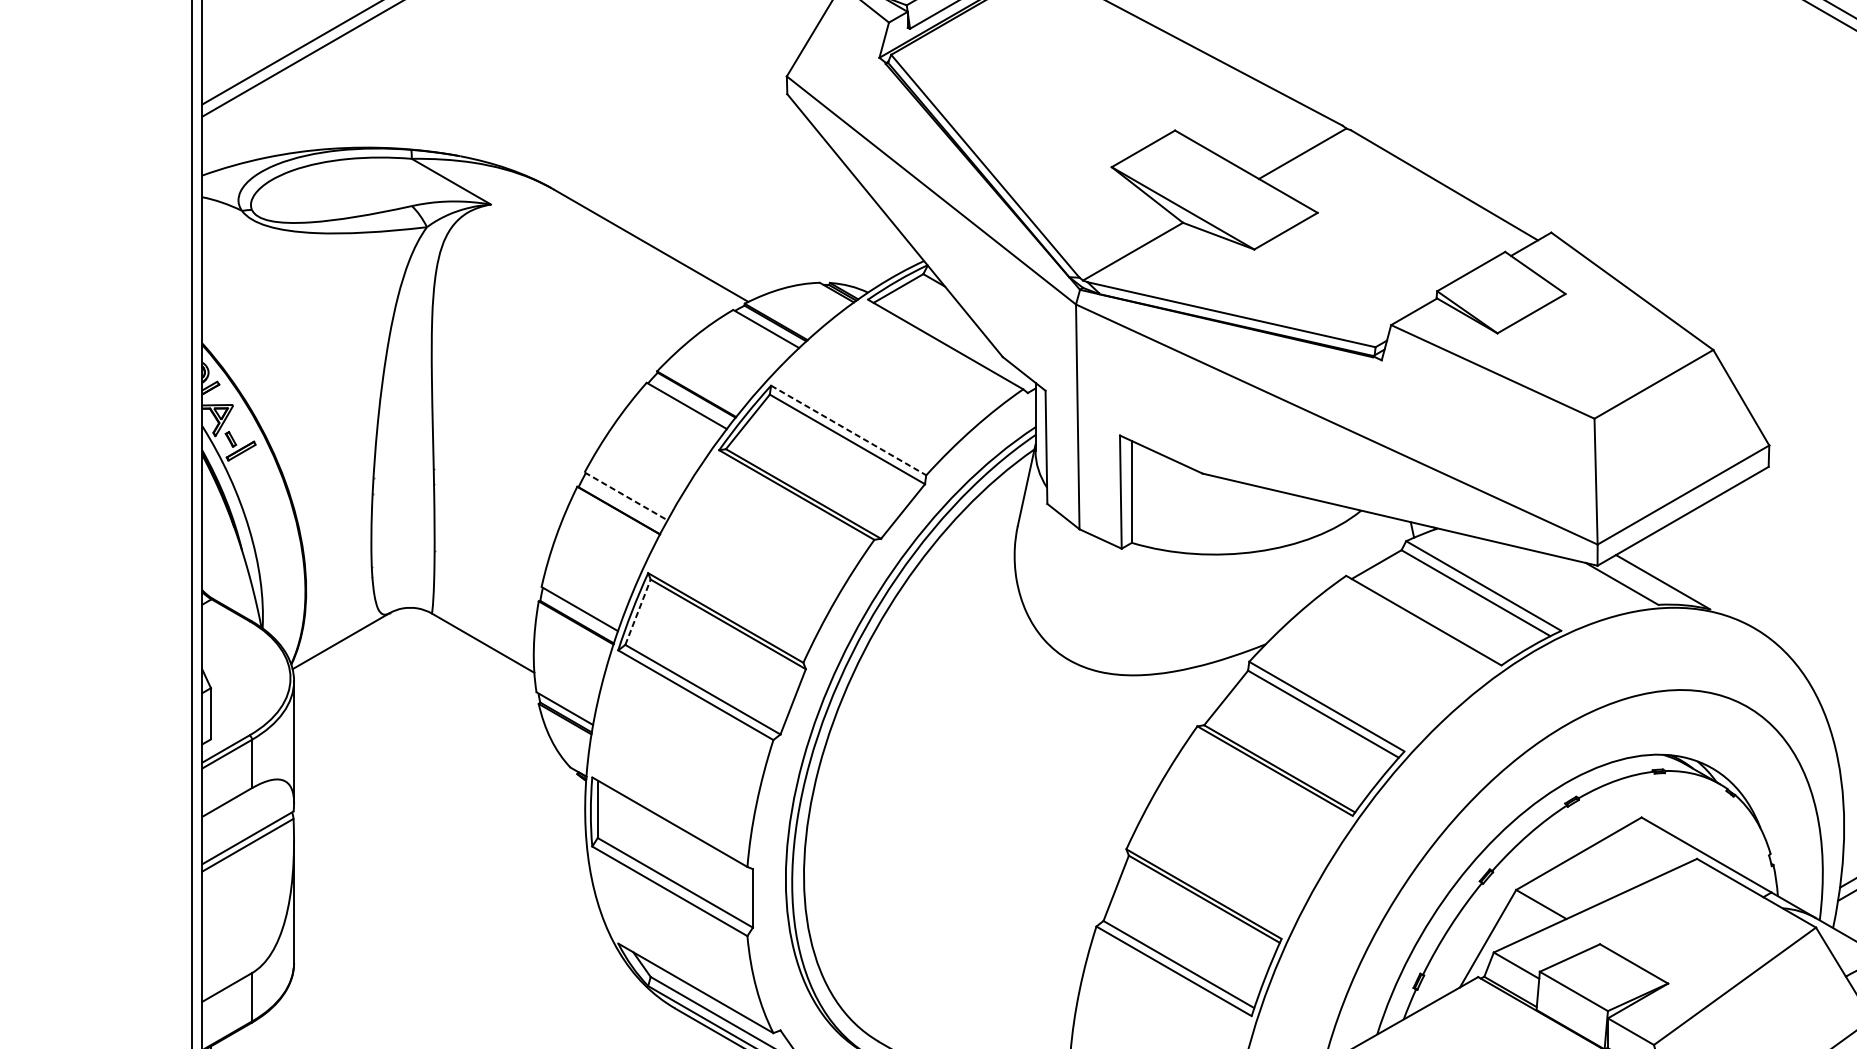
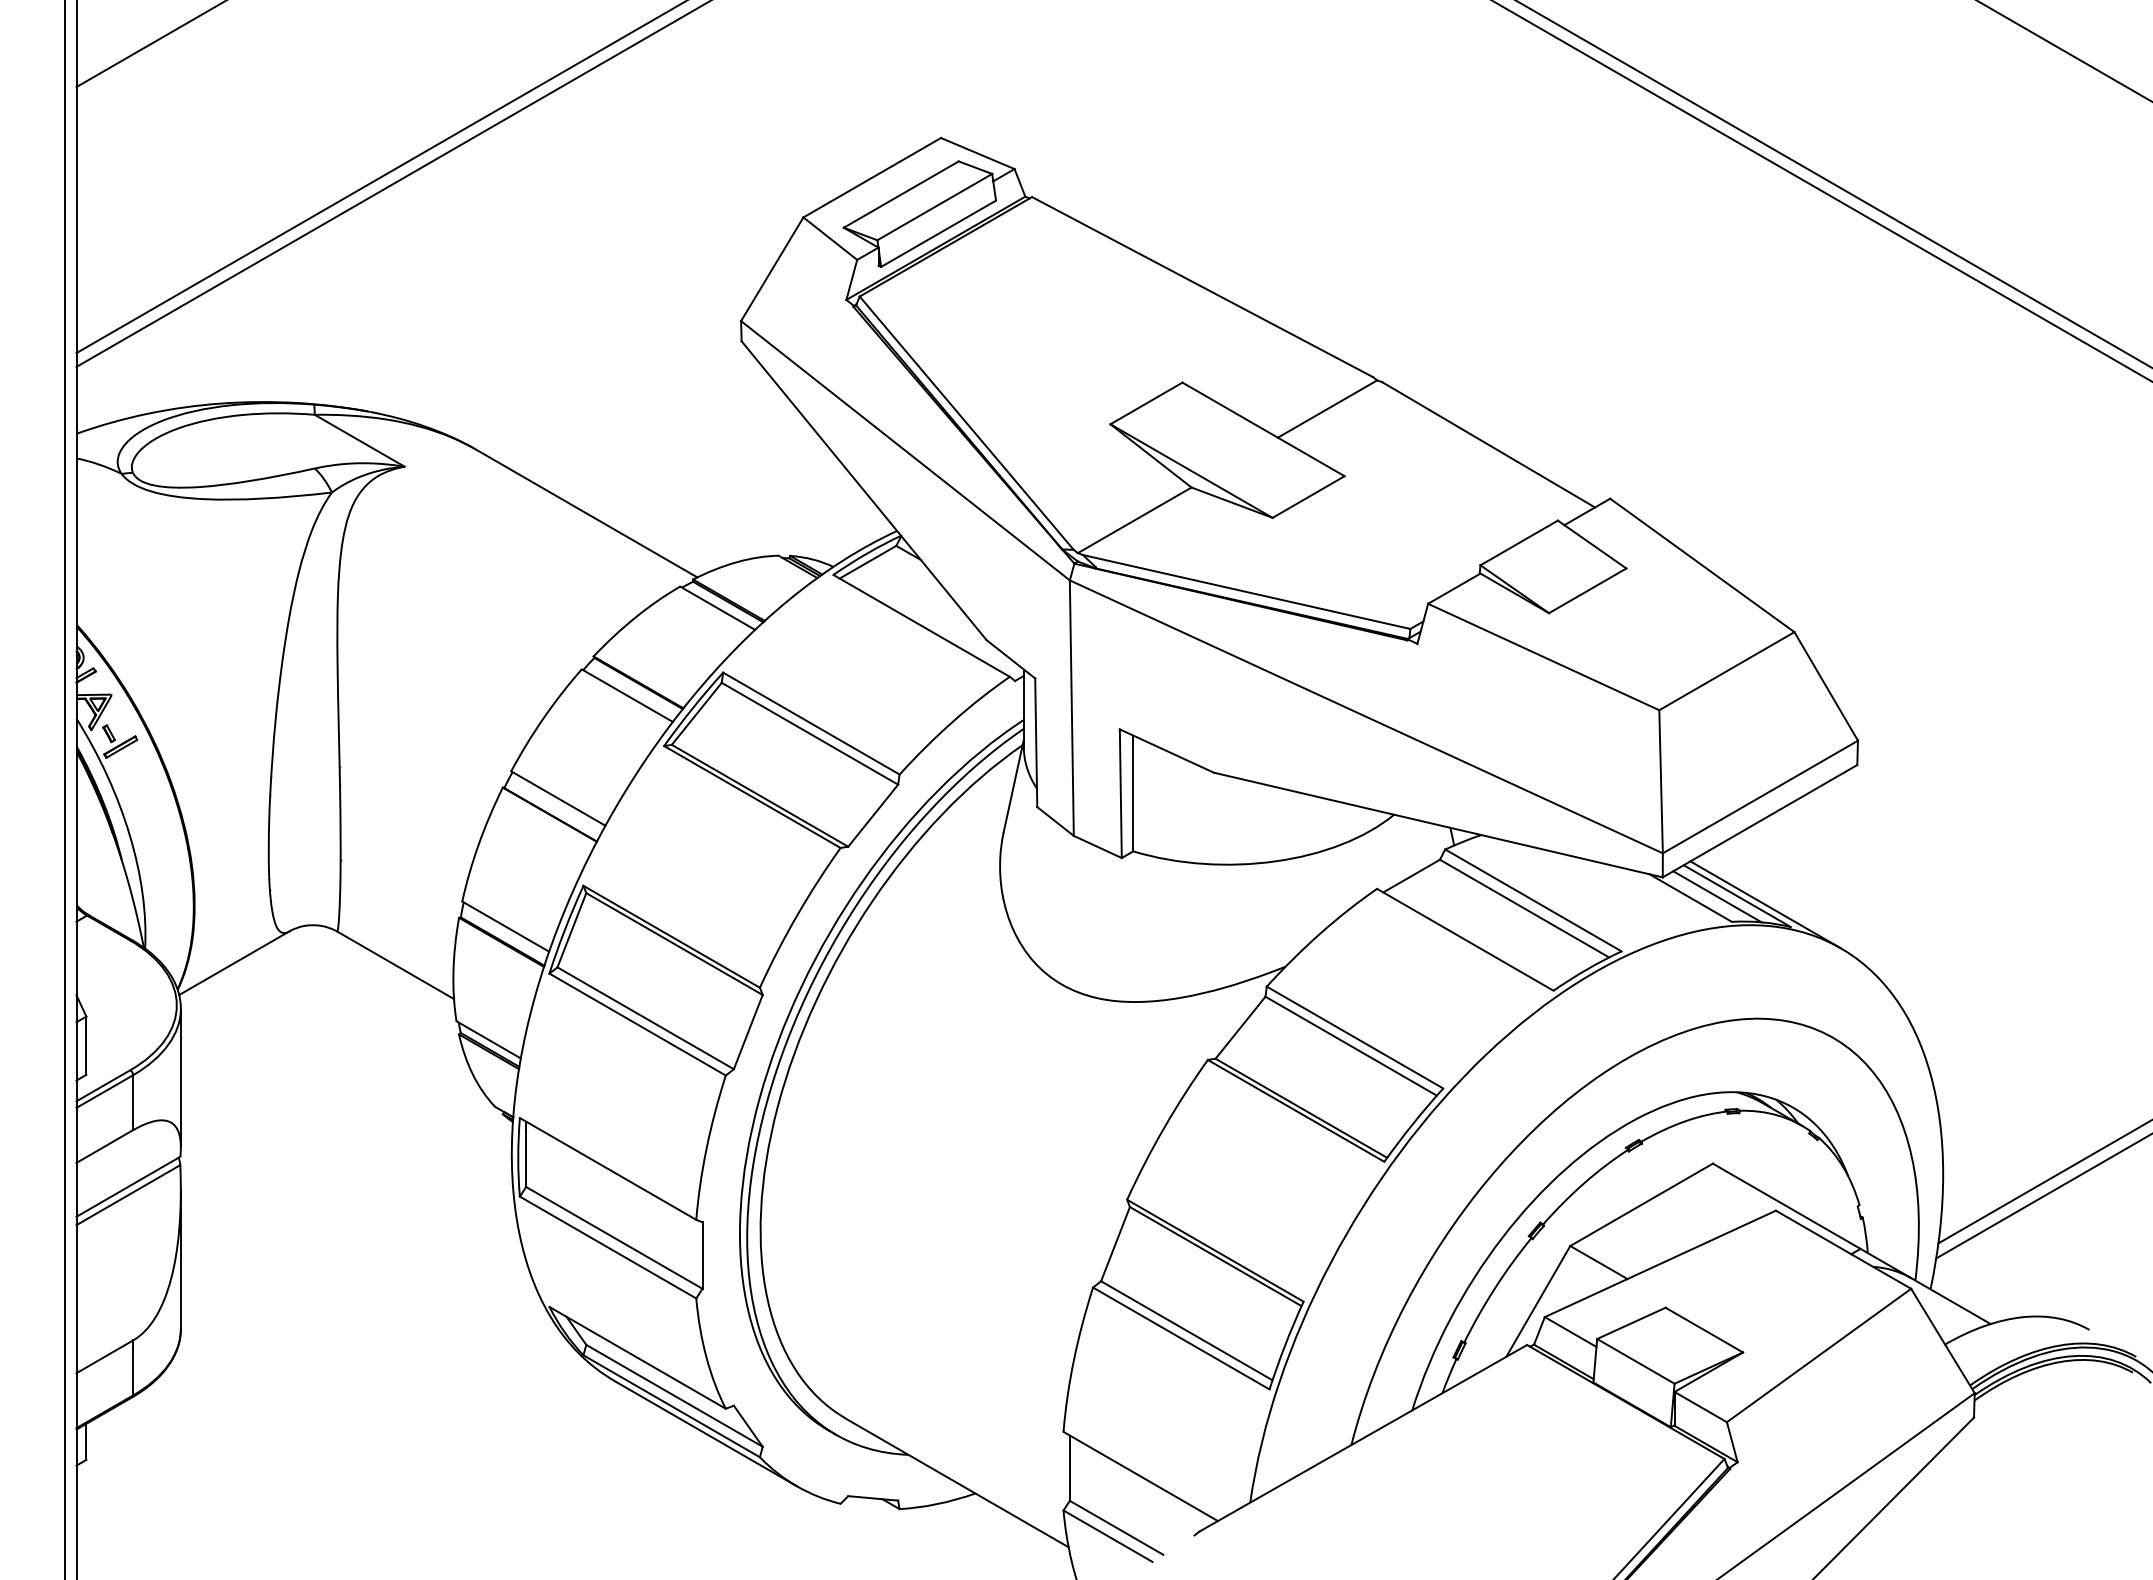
line: (848, 430) -> (811, 723), dashed -> solid
line: (626, 496) -> (558, 798), dashed -> solid
line: (1645, 582) -> (1717, 896), added
line: (1687, 589) -> (1765, 904), added
line: (637, 612) -> (571, 930), dashed -> solid

